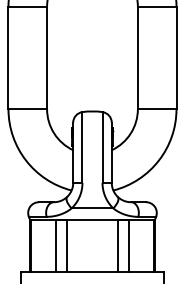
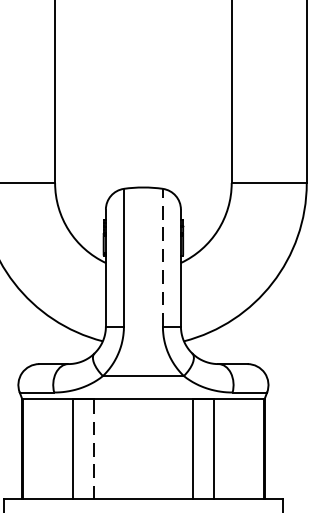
line: (102, 147) -> (162, 257), solid -> dashed
line: (66, 246) -> (92, 450), solid -> dashed

